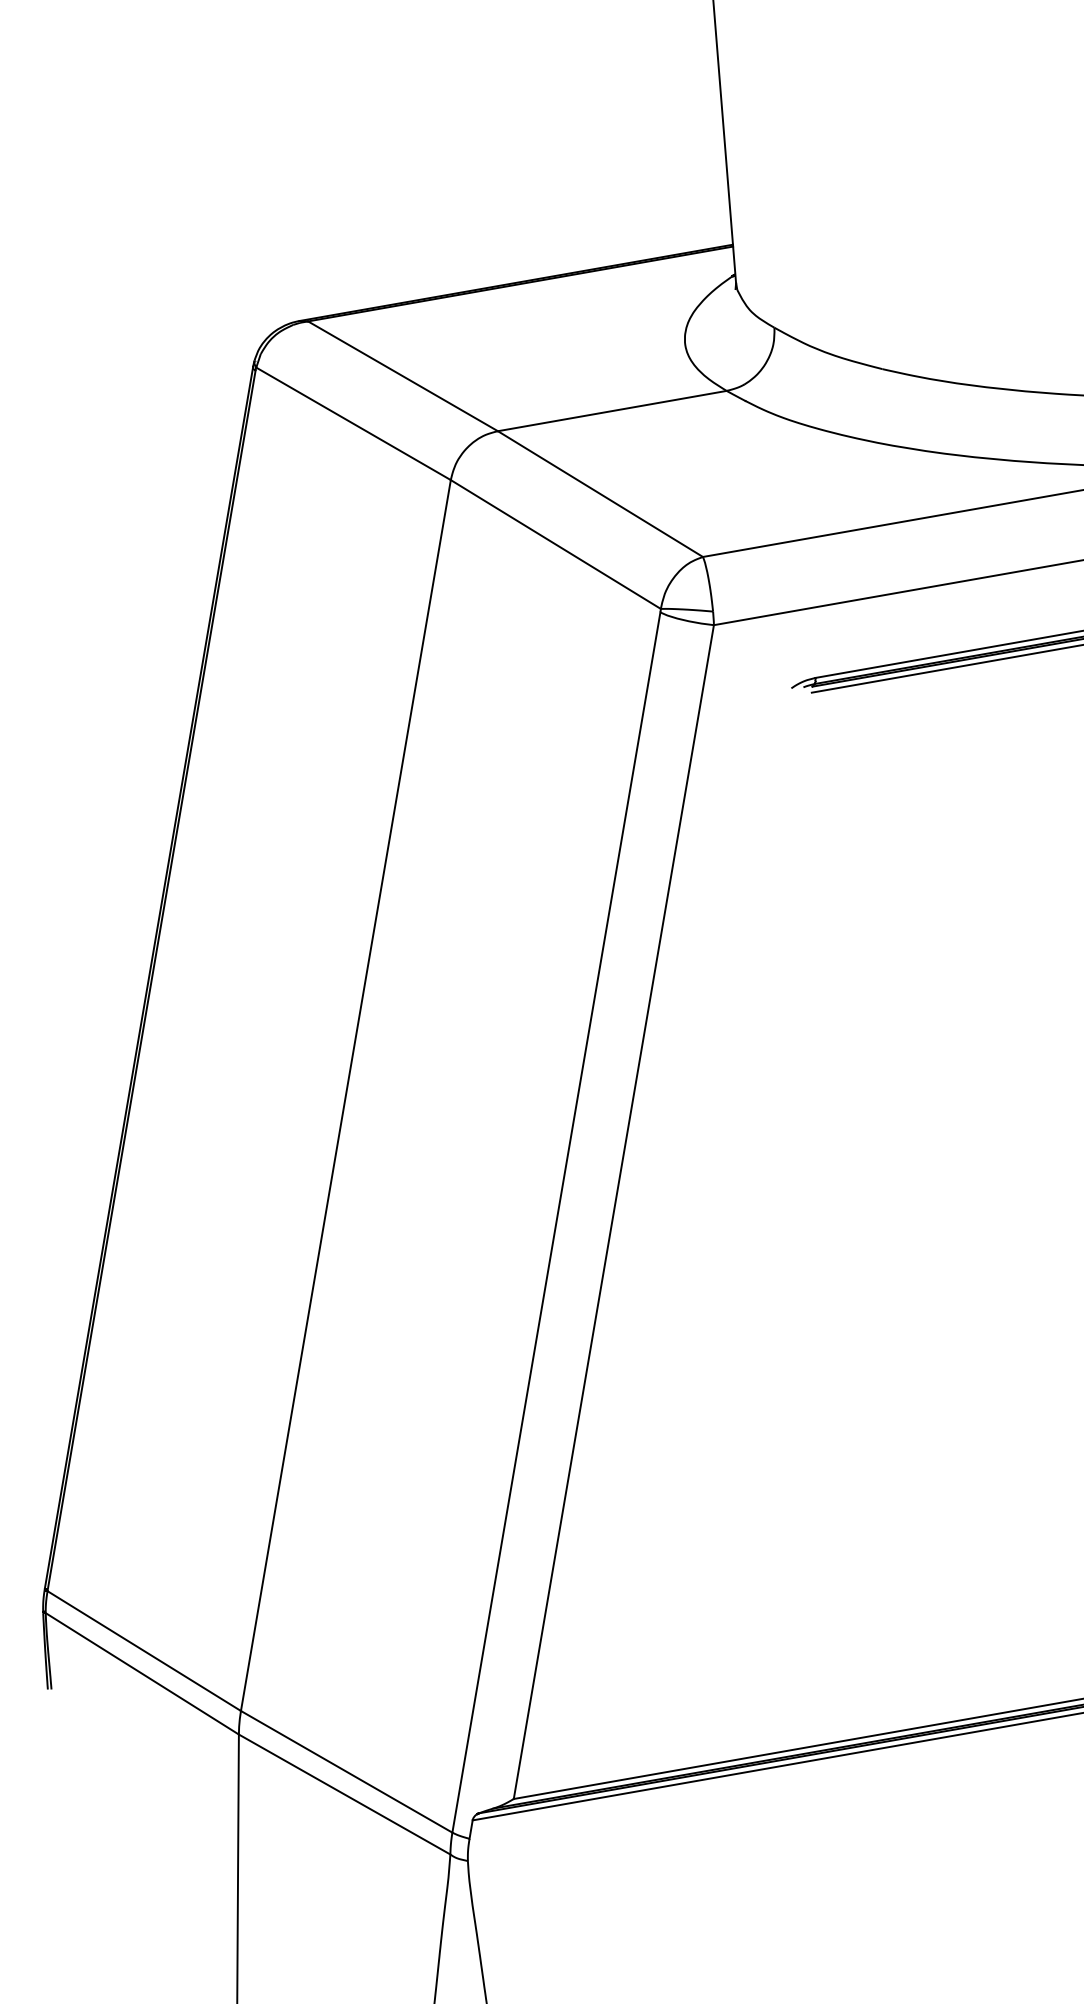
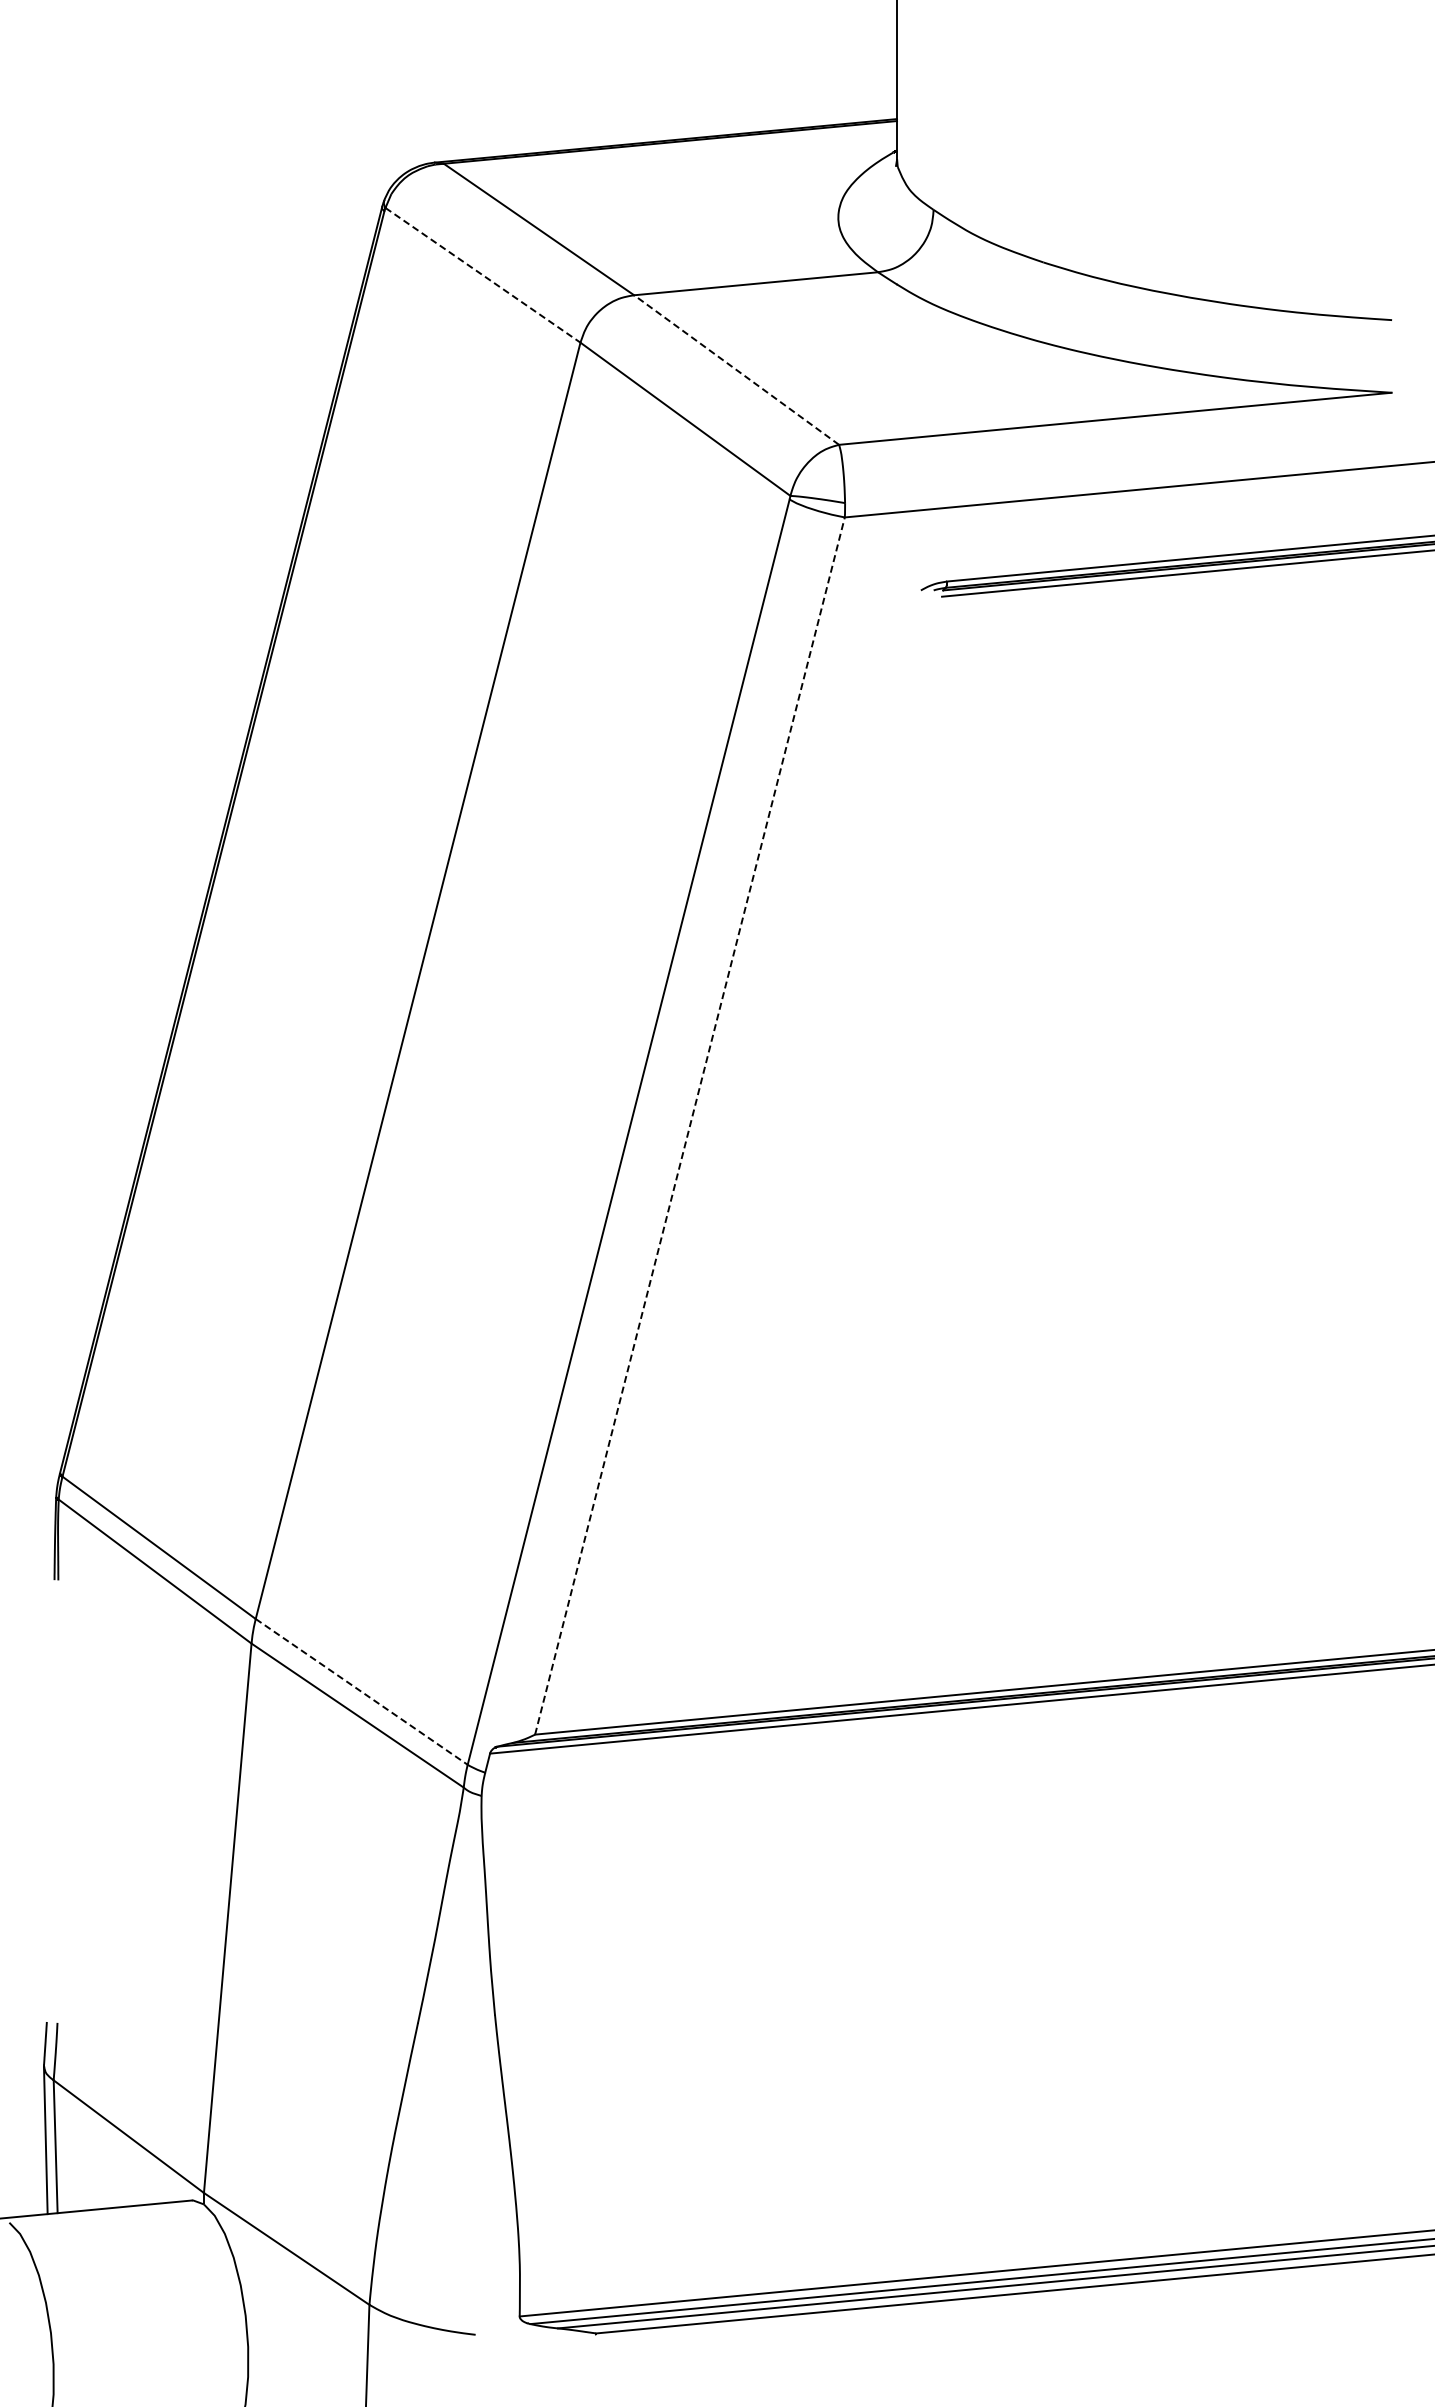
line: (353, 424) -> (482, 275), solid -> dashed
line: (600, 494) -> (736, 370), solid -> dashed
line: (613, 1212) -> (689, 1126), solid -> dashed
line: (346, 1771) -> (361, 1691), solid -> dashed

